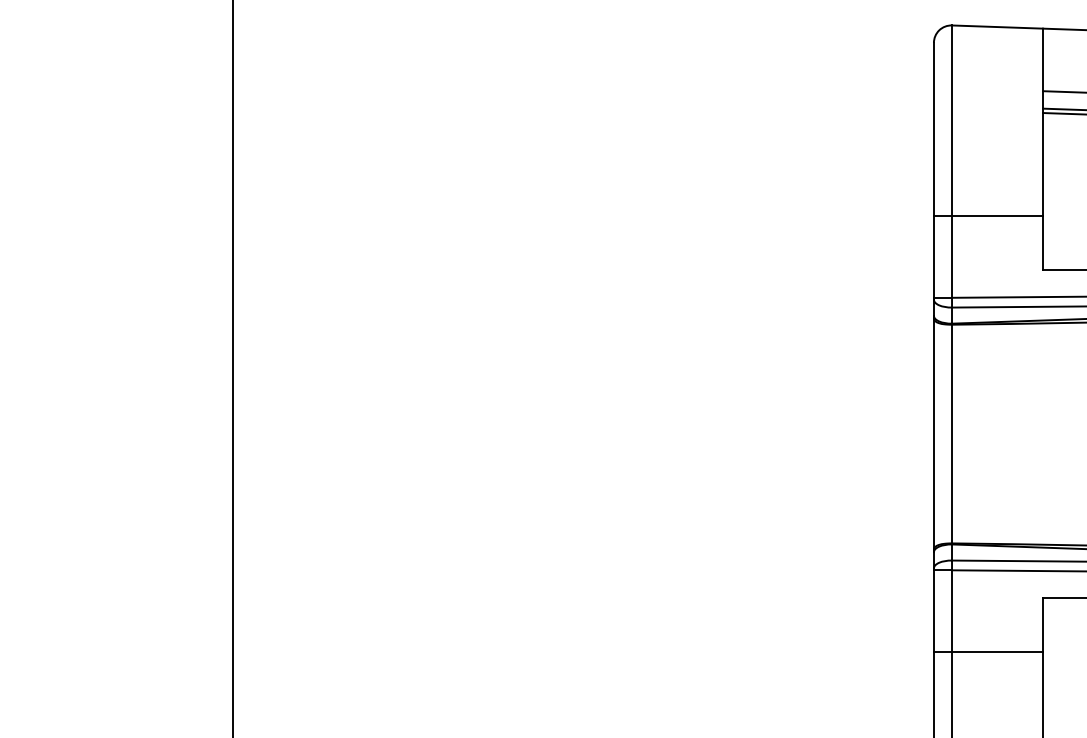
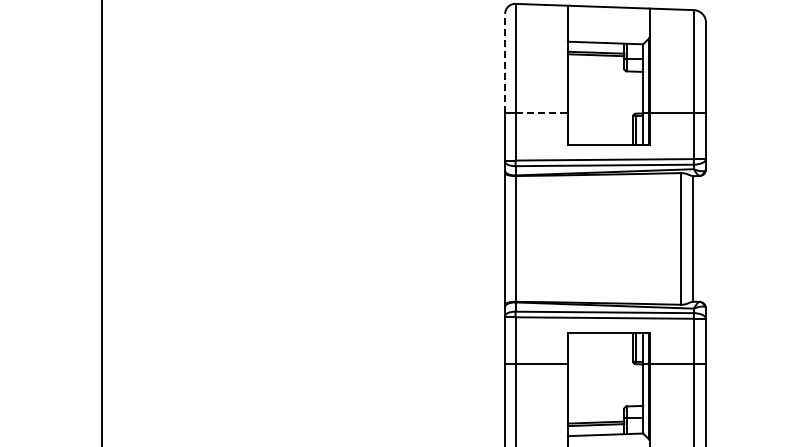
line: (934, 129) -> (505, 63), solid -> dashed
line: (998, 215) -> (542, 113), solid -> dashed

